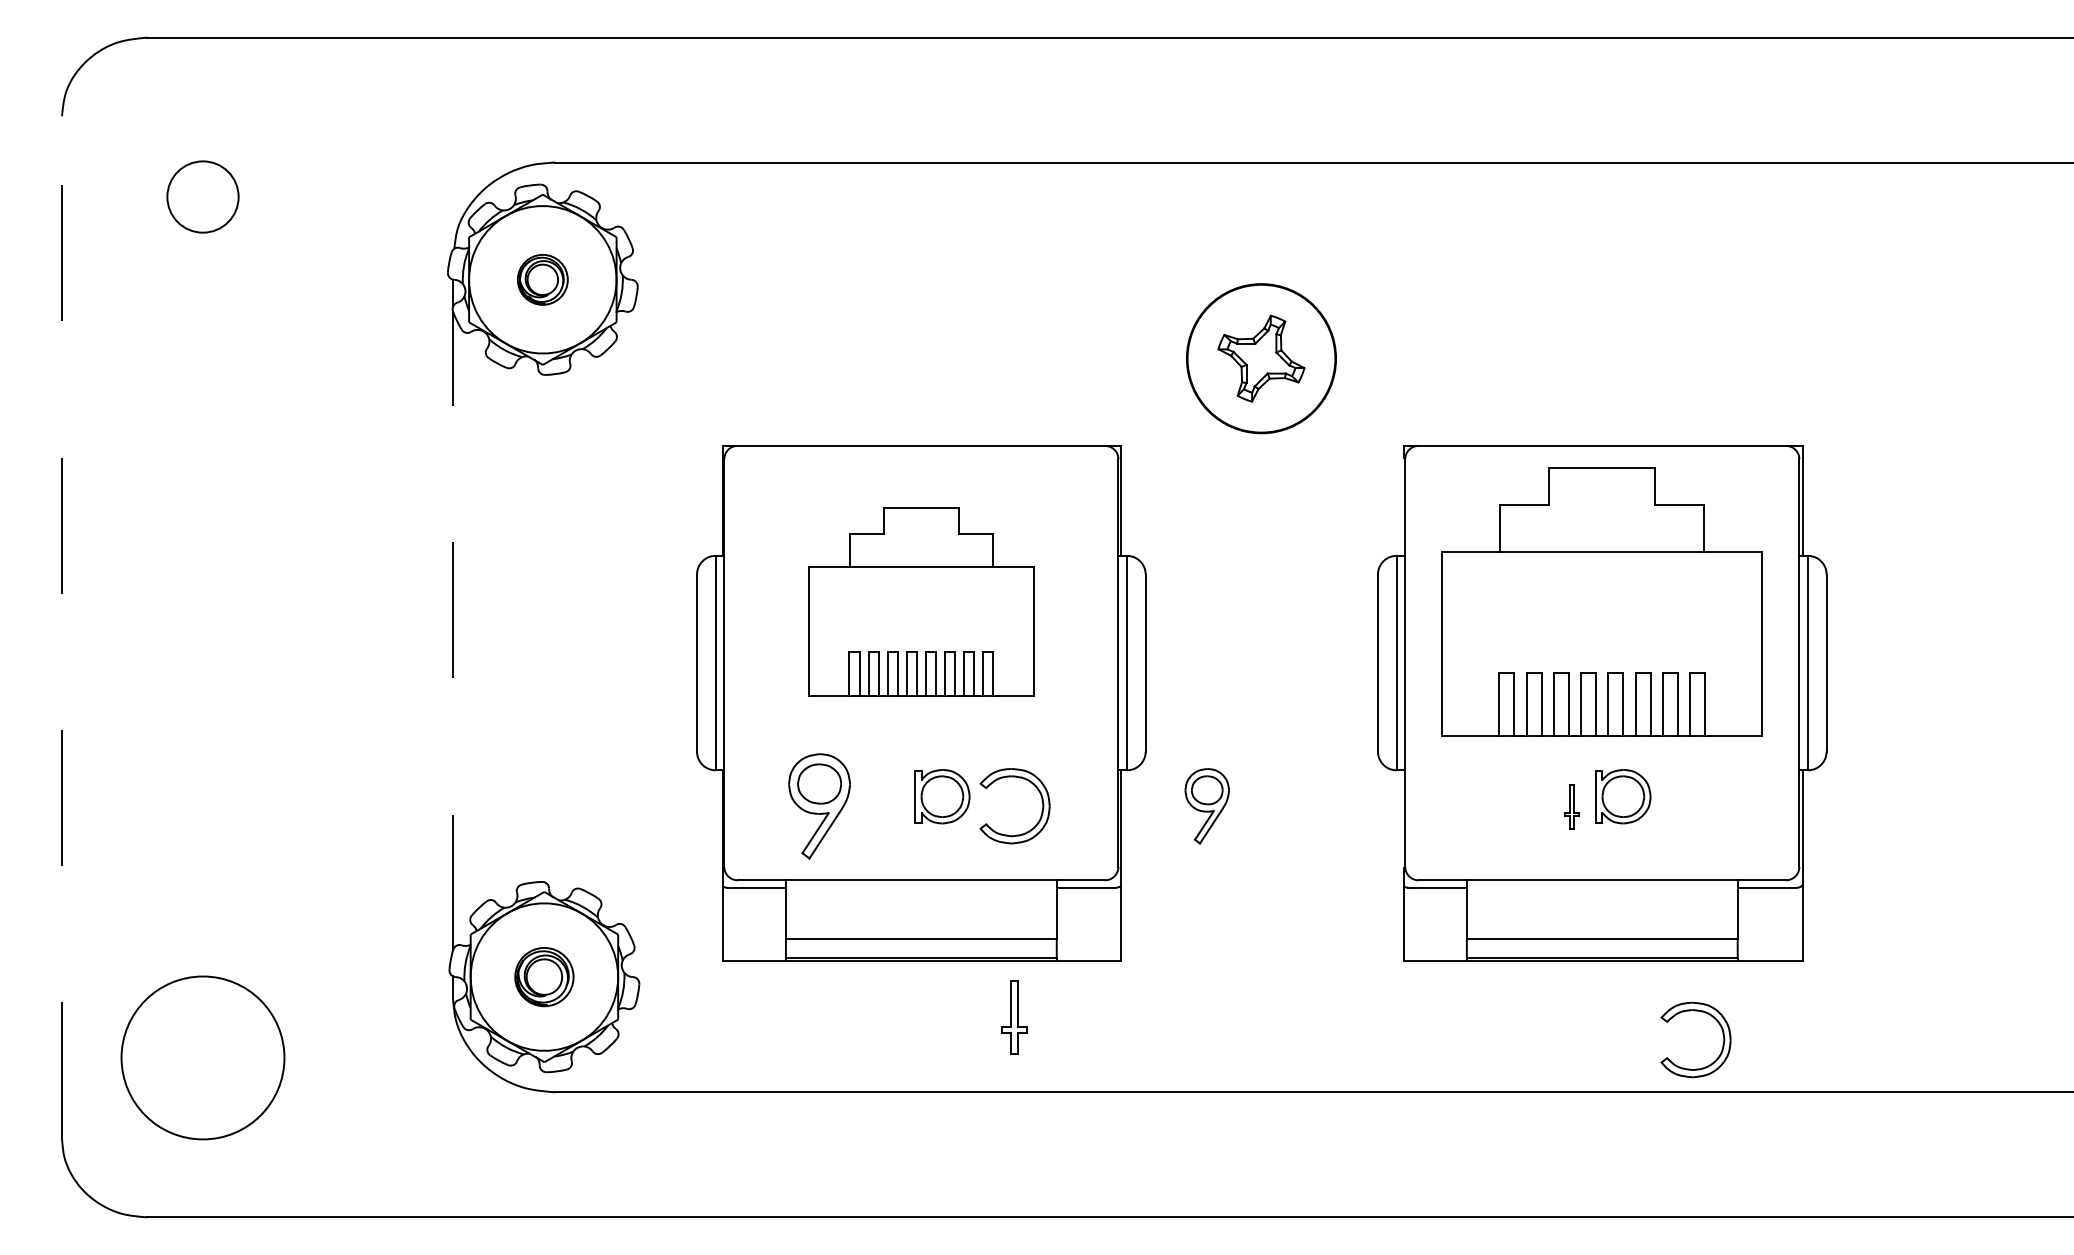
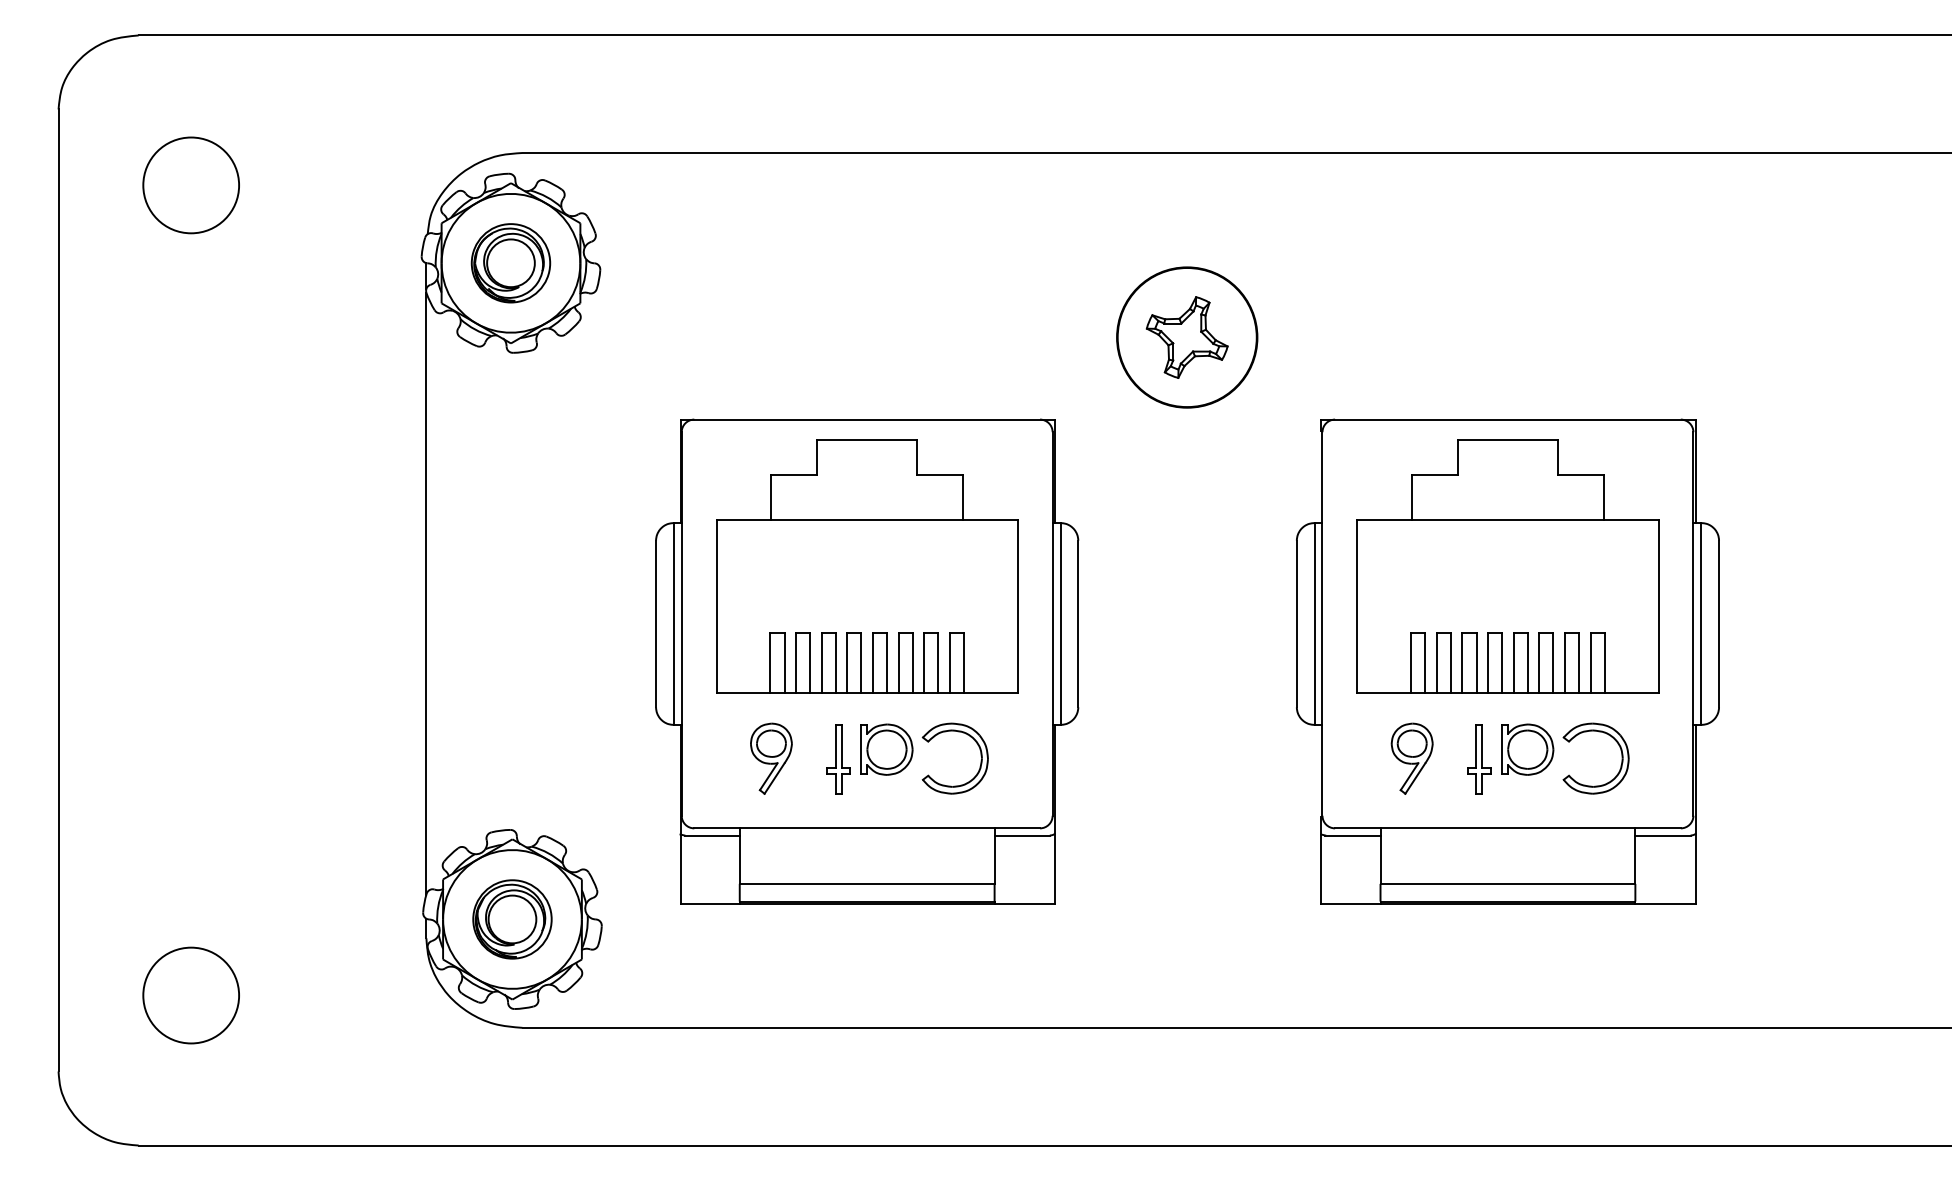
circle: (203, 197) -> (191, 185), size x1.43
part: (542, 279) -> (510, 263), size x1.67
part: (921, 601) -> (867, 566), size x1.43
line: (61, 627) -> (58, 590), dashed -> solid
line: (453, 630) -> (426, 593), dashed -> solid
part: (819, 806) -> (771, 758), size x0.71
part: (1206, 806) -> (1411, 758), moved
part: (1572, 807) -> (1479, 759), size x1.67
part: (544, 977) -> (512, 919), size x1.43
part: (1014, 1017) -> (838, 759), moved
part: (1721, 1047) -> (1620, 765), moved
circle: (203, 1057) -> (191, 995), size x0.62

